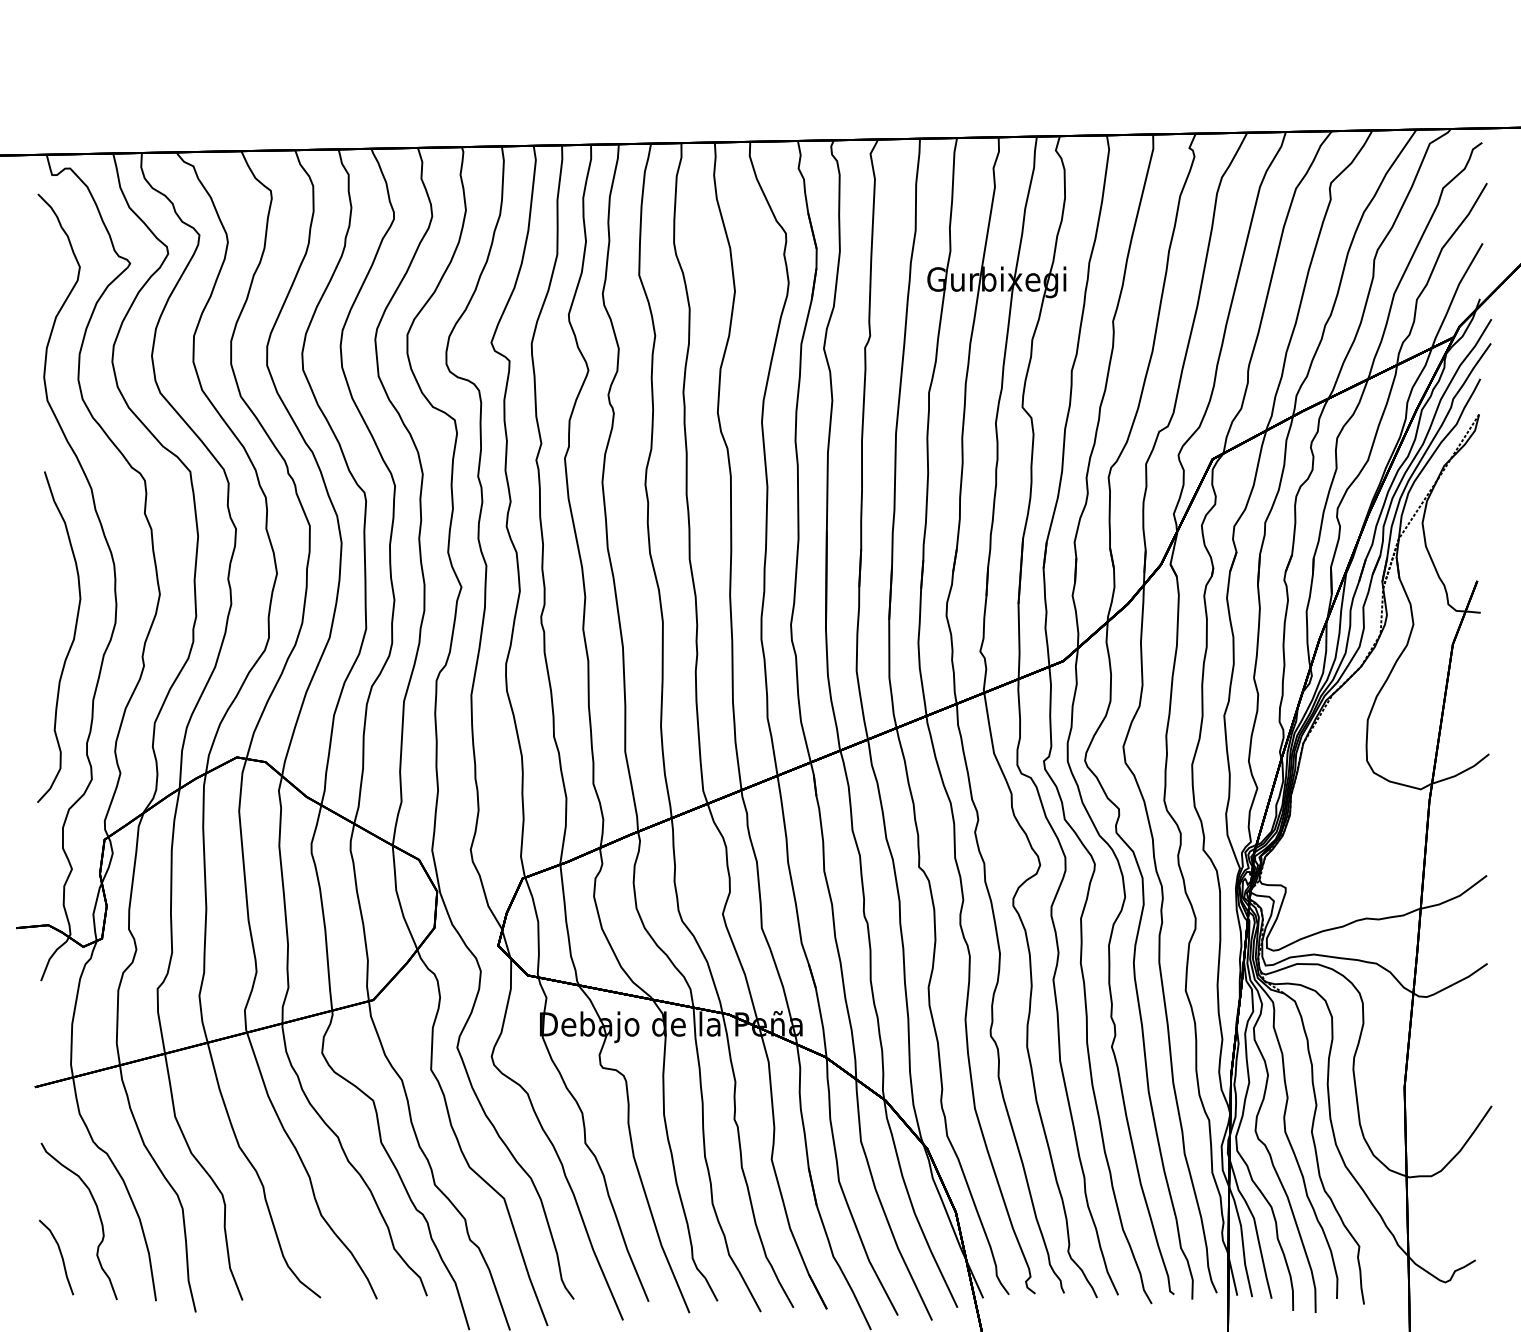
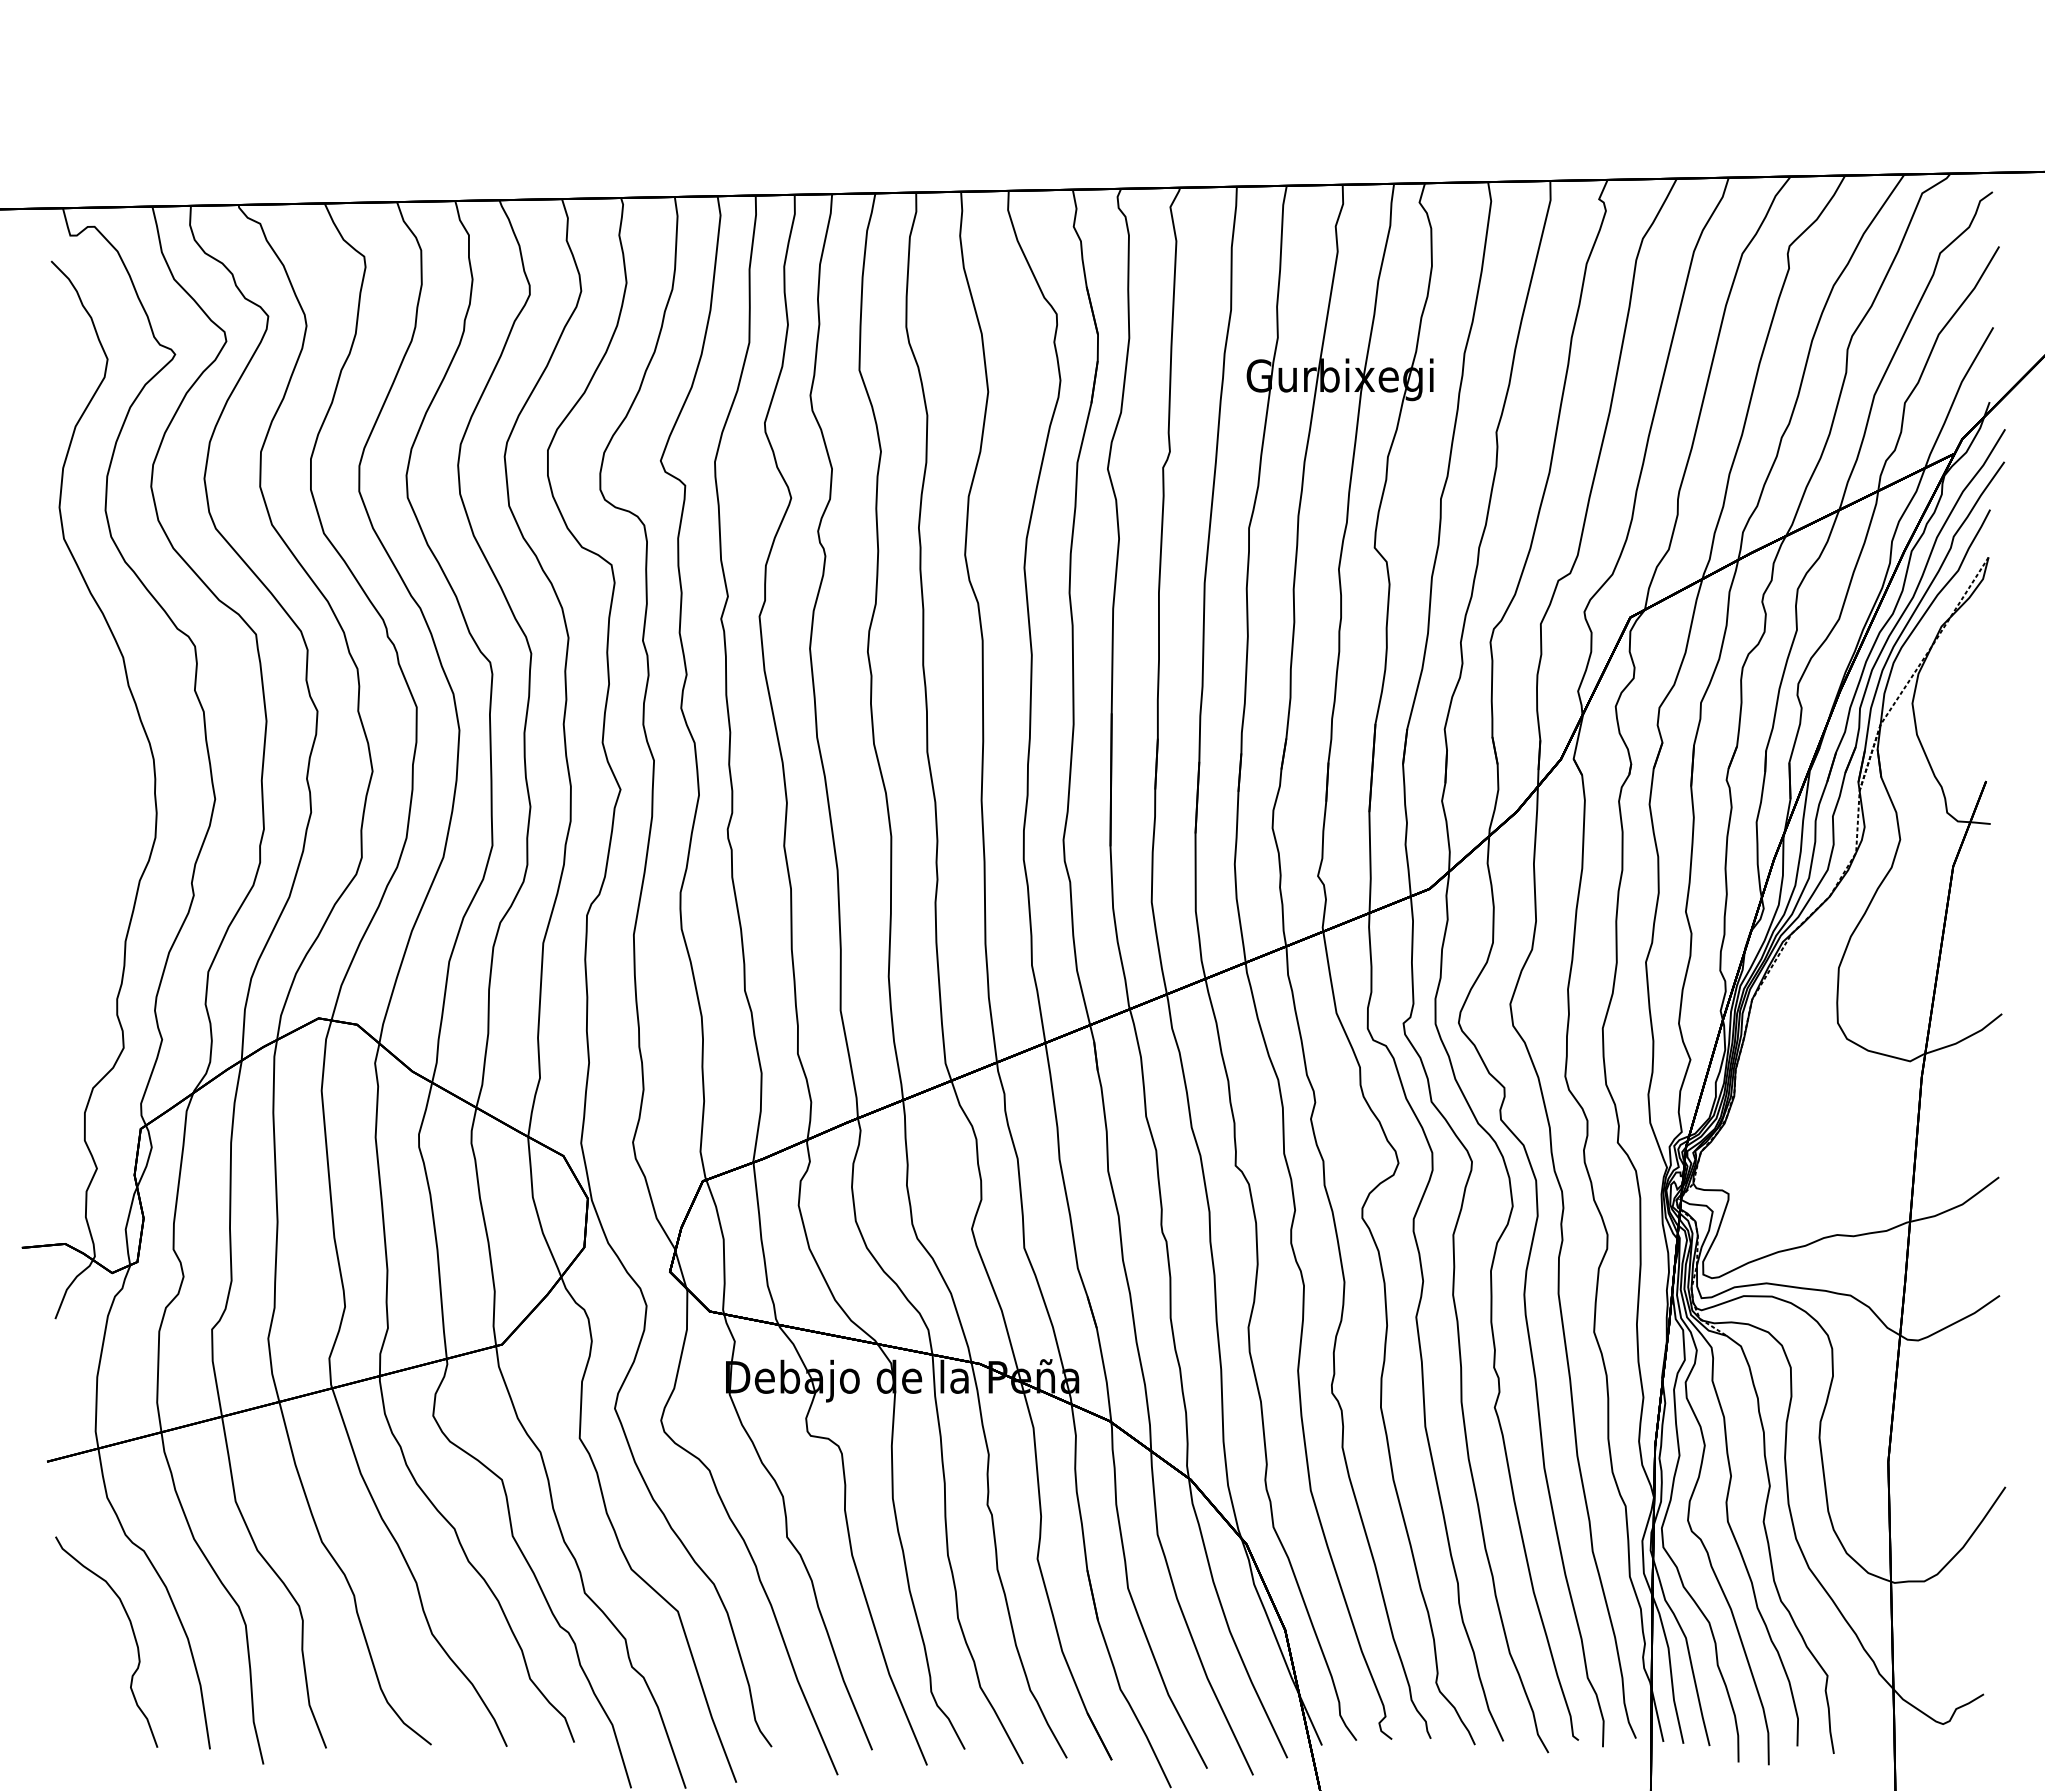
curve: (72, 640) -> (97, 861), removed
curve: (61, 1256) -> (82, 1689), removed

